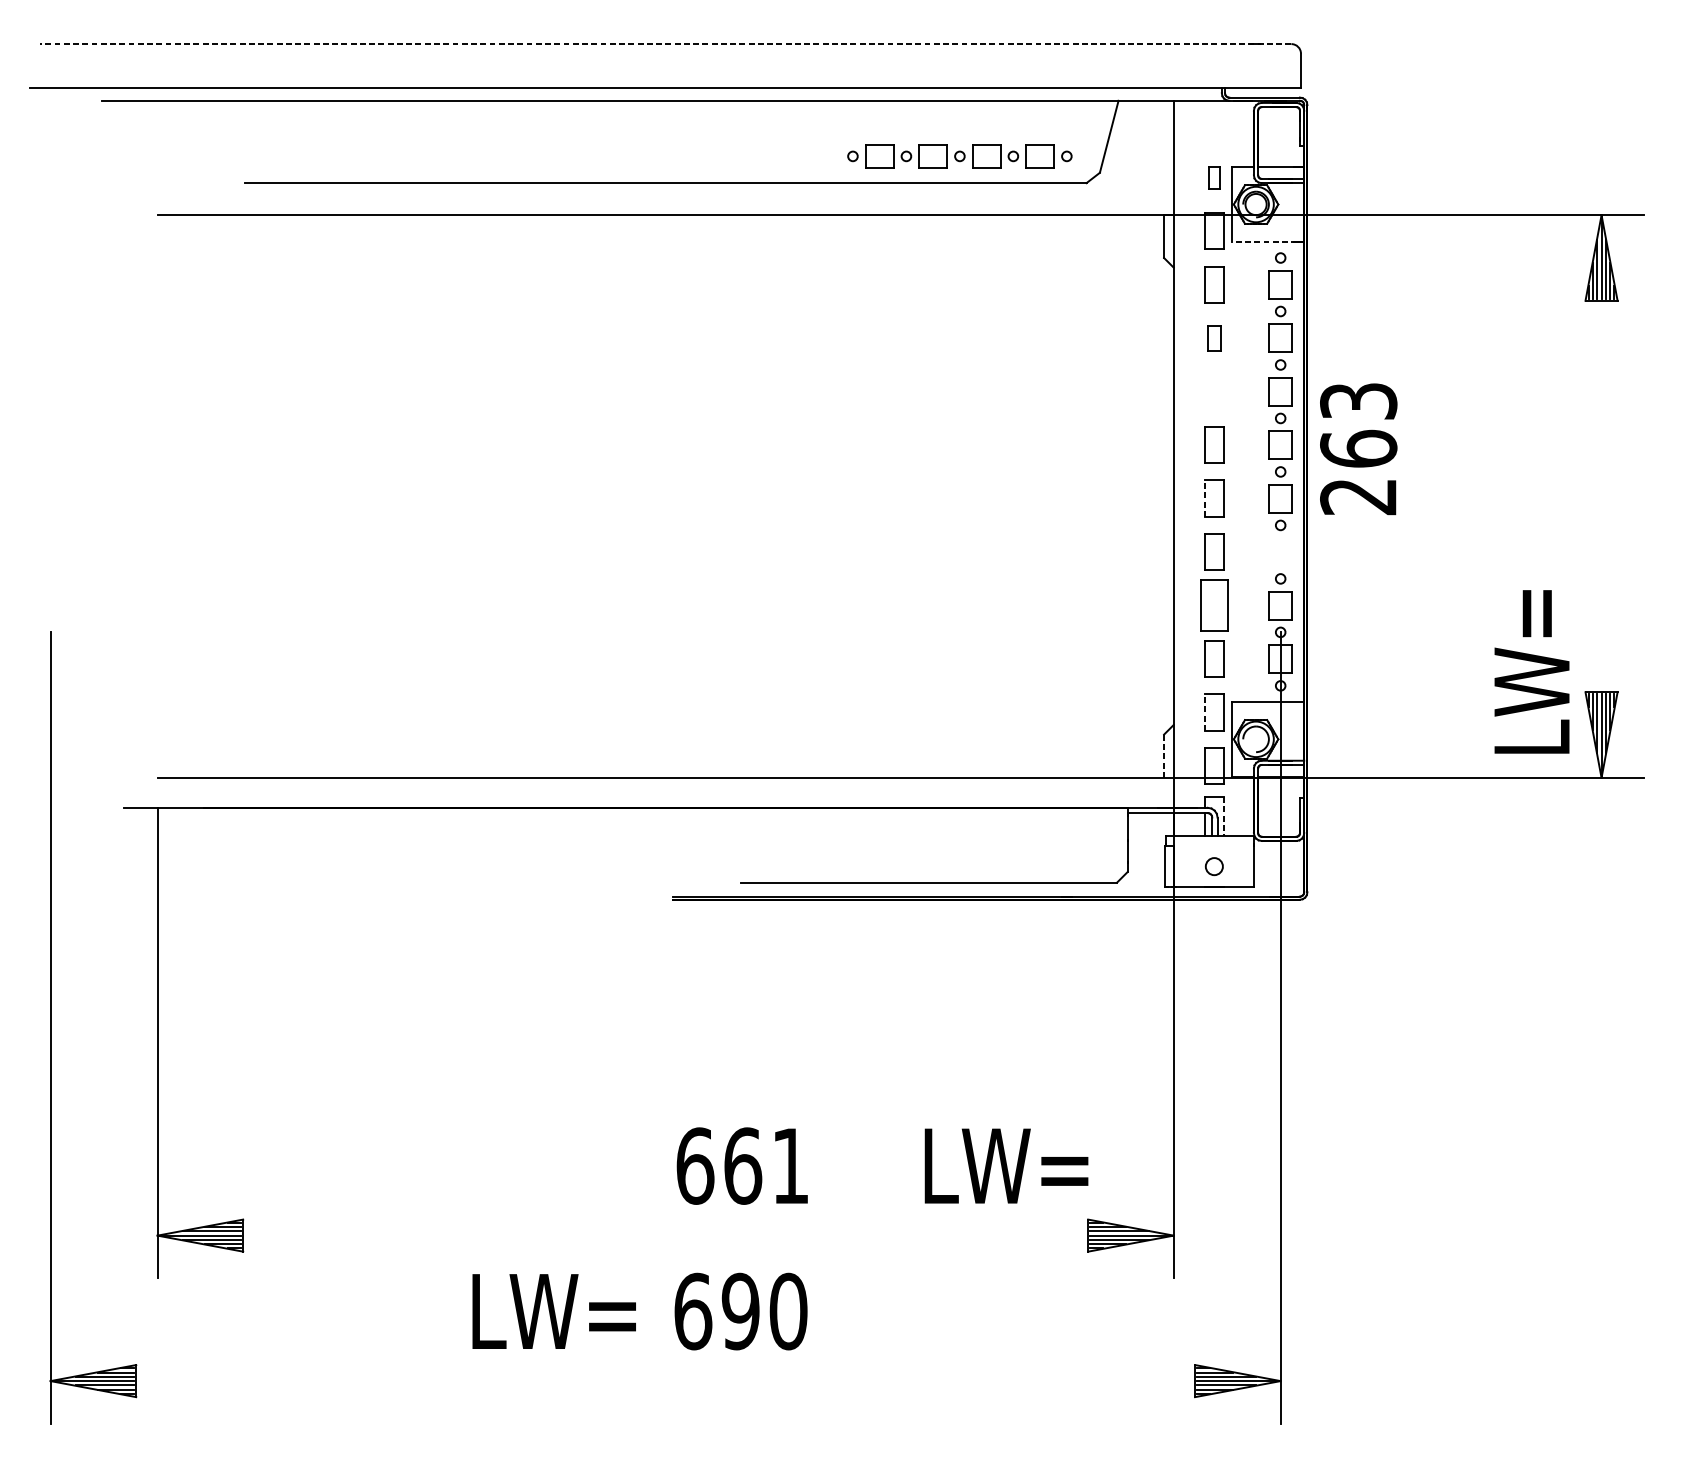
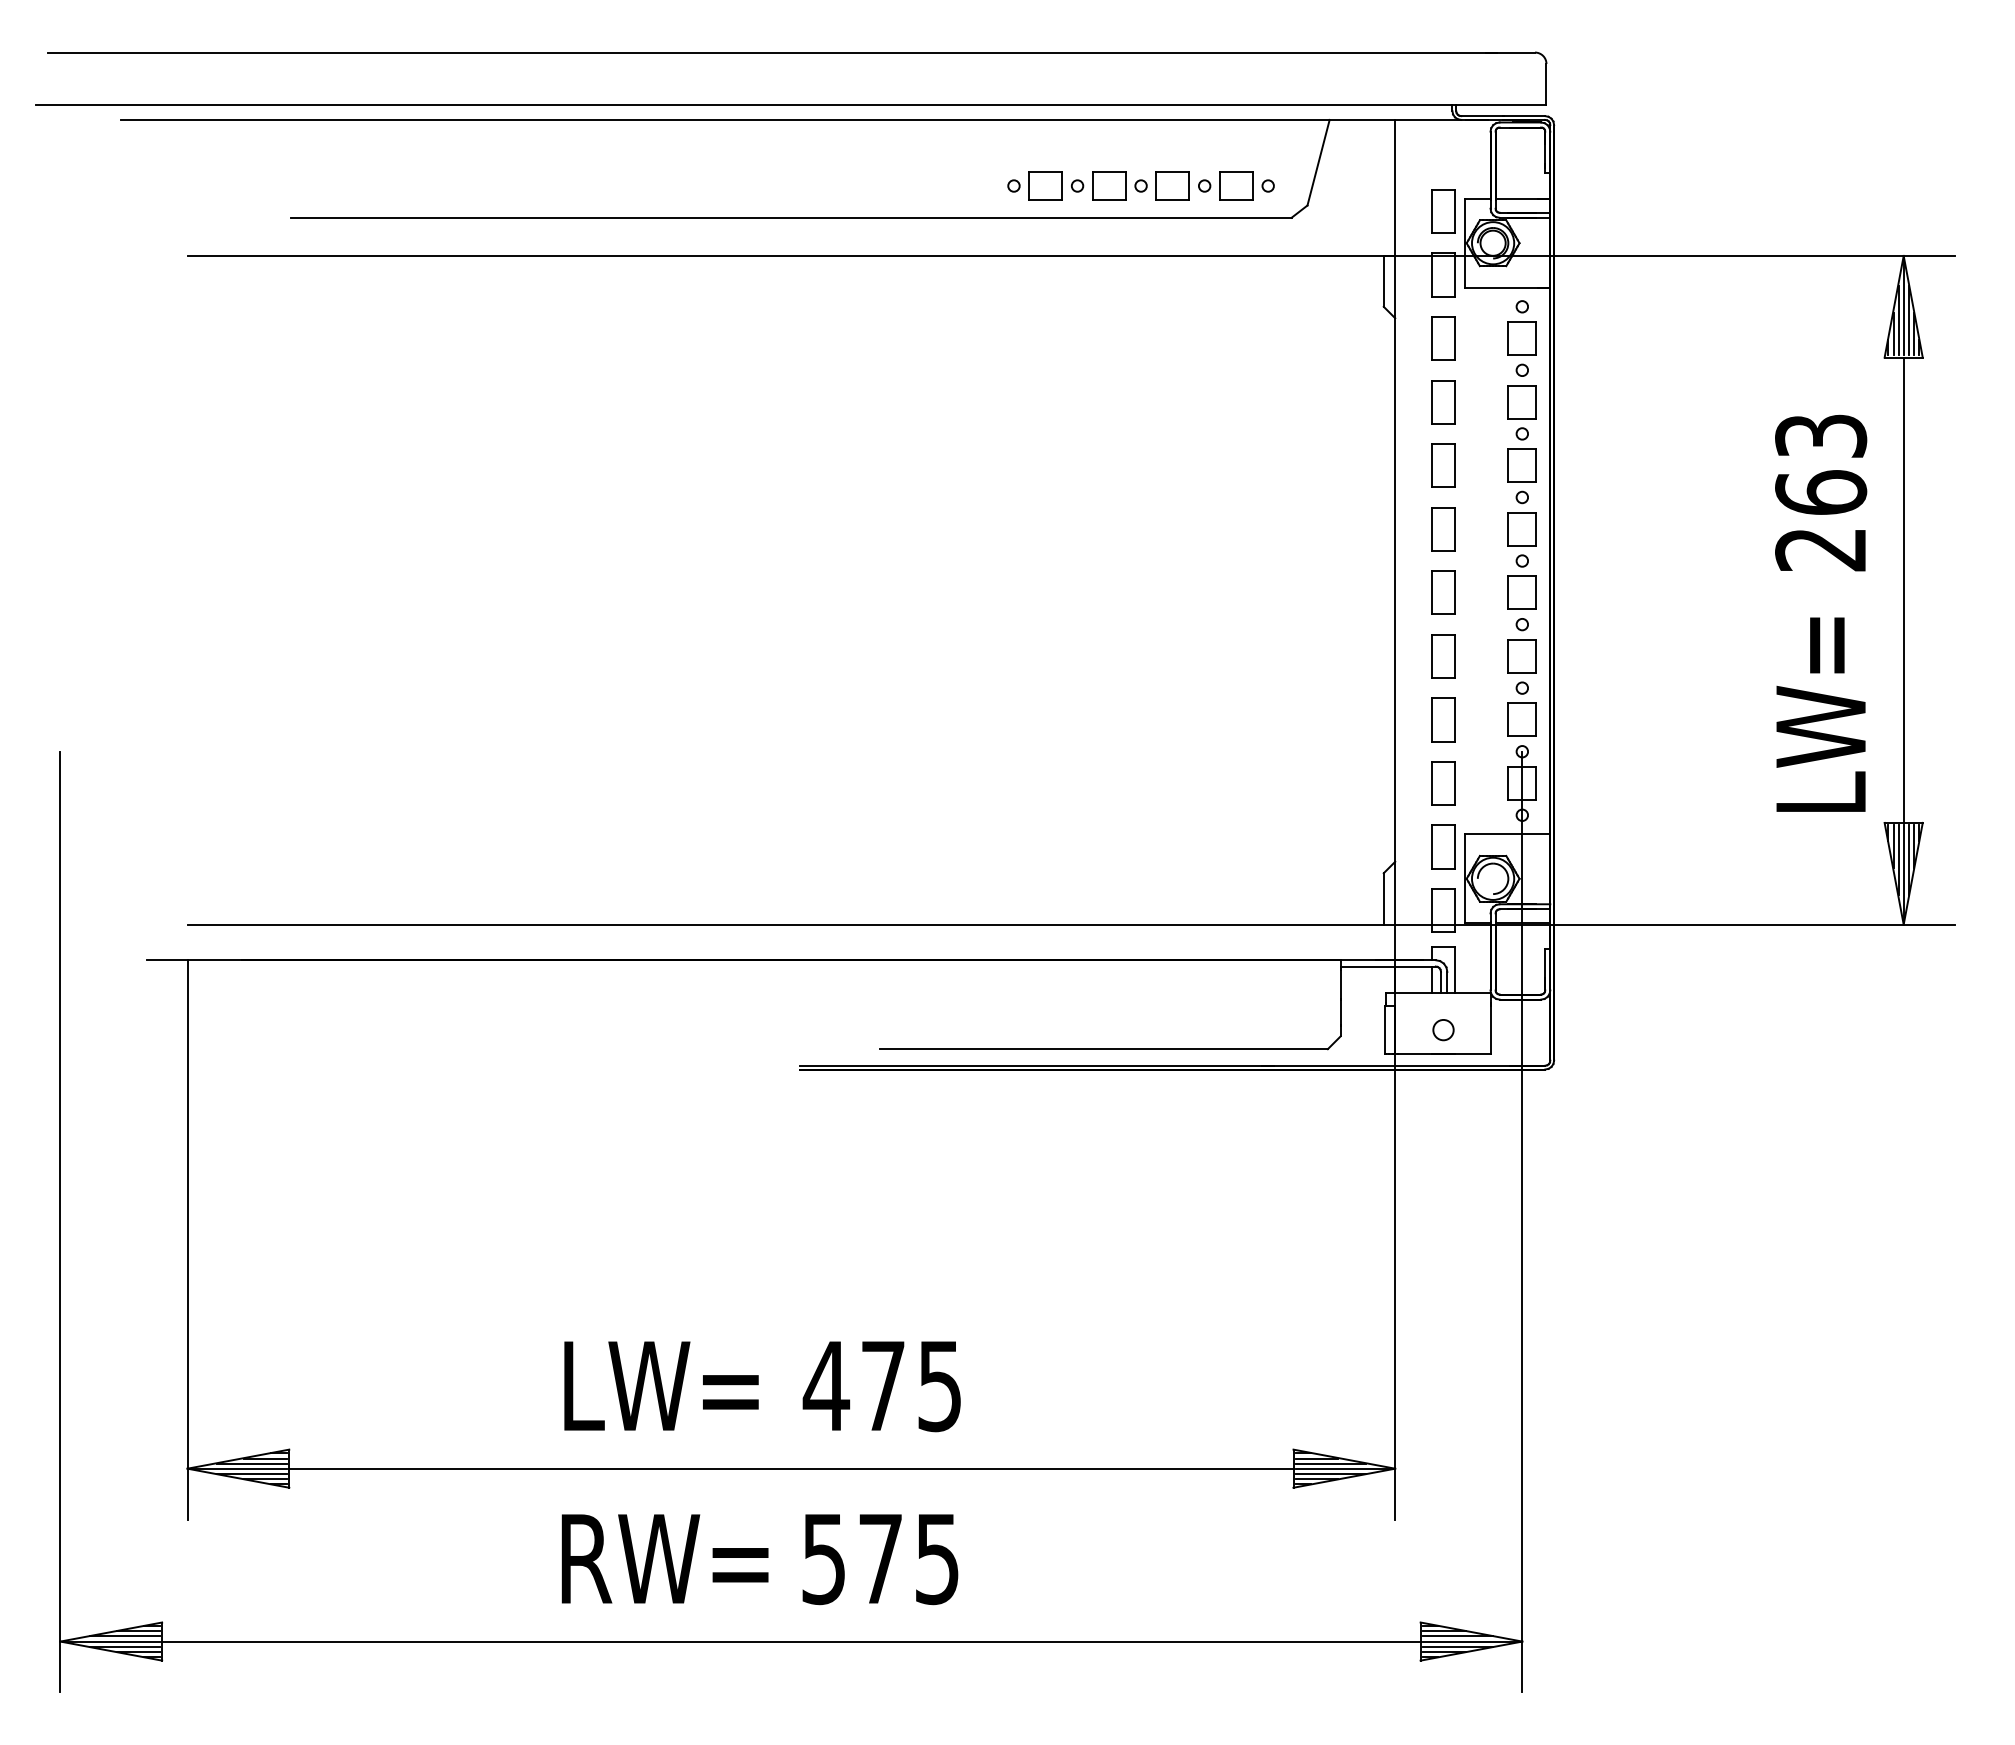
line: (665, 44) -> (791, 52), dashed -> solid
part: (1214, 177) -> (1443, 211), size x1.67
line: (1264, 241) -> (1503, 287), dashed -> solid
part: (1214, 338) -> (1443, 402), size x1.43
part: (1214, 391) -> (1443, 465), added
text: (1359, 448) -> (1821, 492), moved
line: (1601, 495) -> (1903, 589), added
line: (1205, 498) -> (1432, 592), dashed -> solid
part: (1279, 552) -> (1521, 656), added
part: (1214, 605) -> (1443, 719), size x0.71
text: (1531, 671) -> (1820, 714), moved
line: (1205, 712) -> (1432, 847), dashed -> solid
line: (1163, 755) -> (1383, 898), dashed -> solid
line: (1223, 816) -> (1454, 970), dashed -> solid
text: (1006, 1165) -> (661, 1385), moved
text: (741, 1166) -> (881, 1386), 661 -> 475
line: (665, 1235) -> (791, 1468), added
text: (563, 1311) -> (669, 1558), LW= -> RW=
text: (740, 1311) -> (880, 1558), 690 -> 575
line: (665, 1381) -> (791, 1641), added

